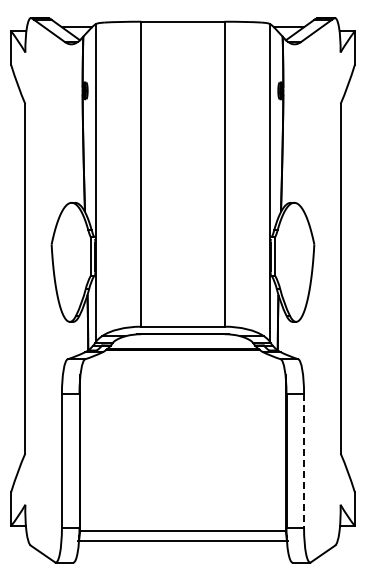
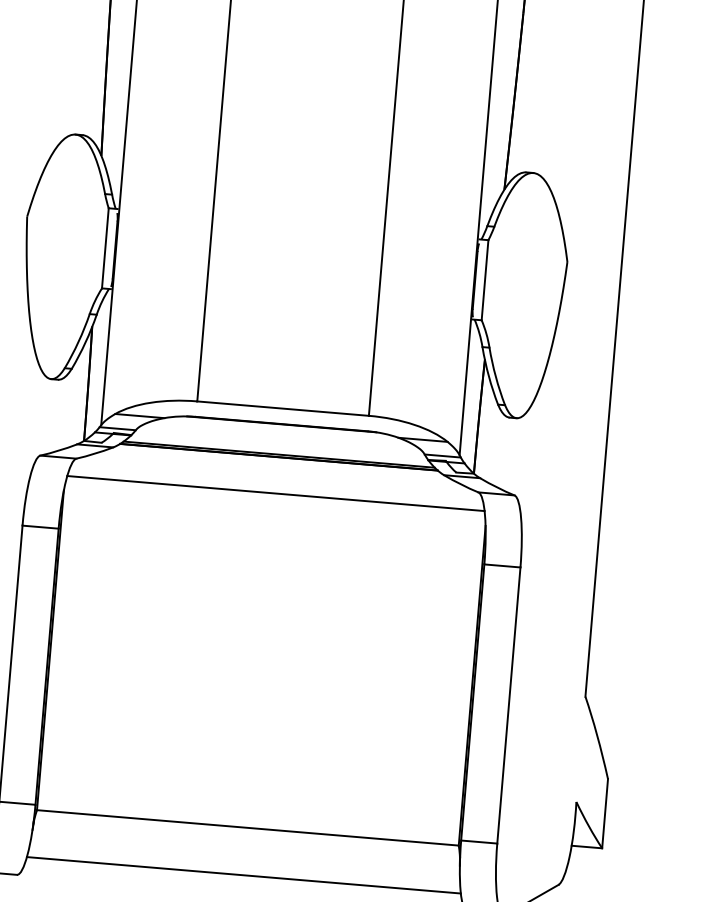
line: (182, 368) -> (274, 494), added
line: (304, 461) -> (509, 706), dashed -> solid
line: (182, 540) -> (242, 874), moved

